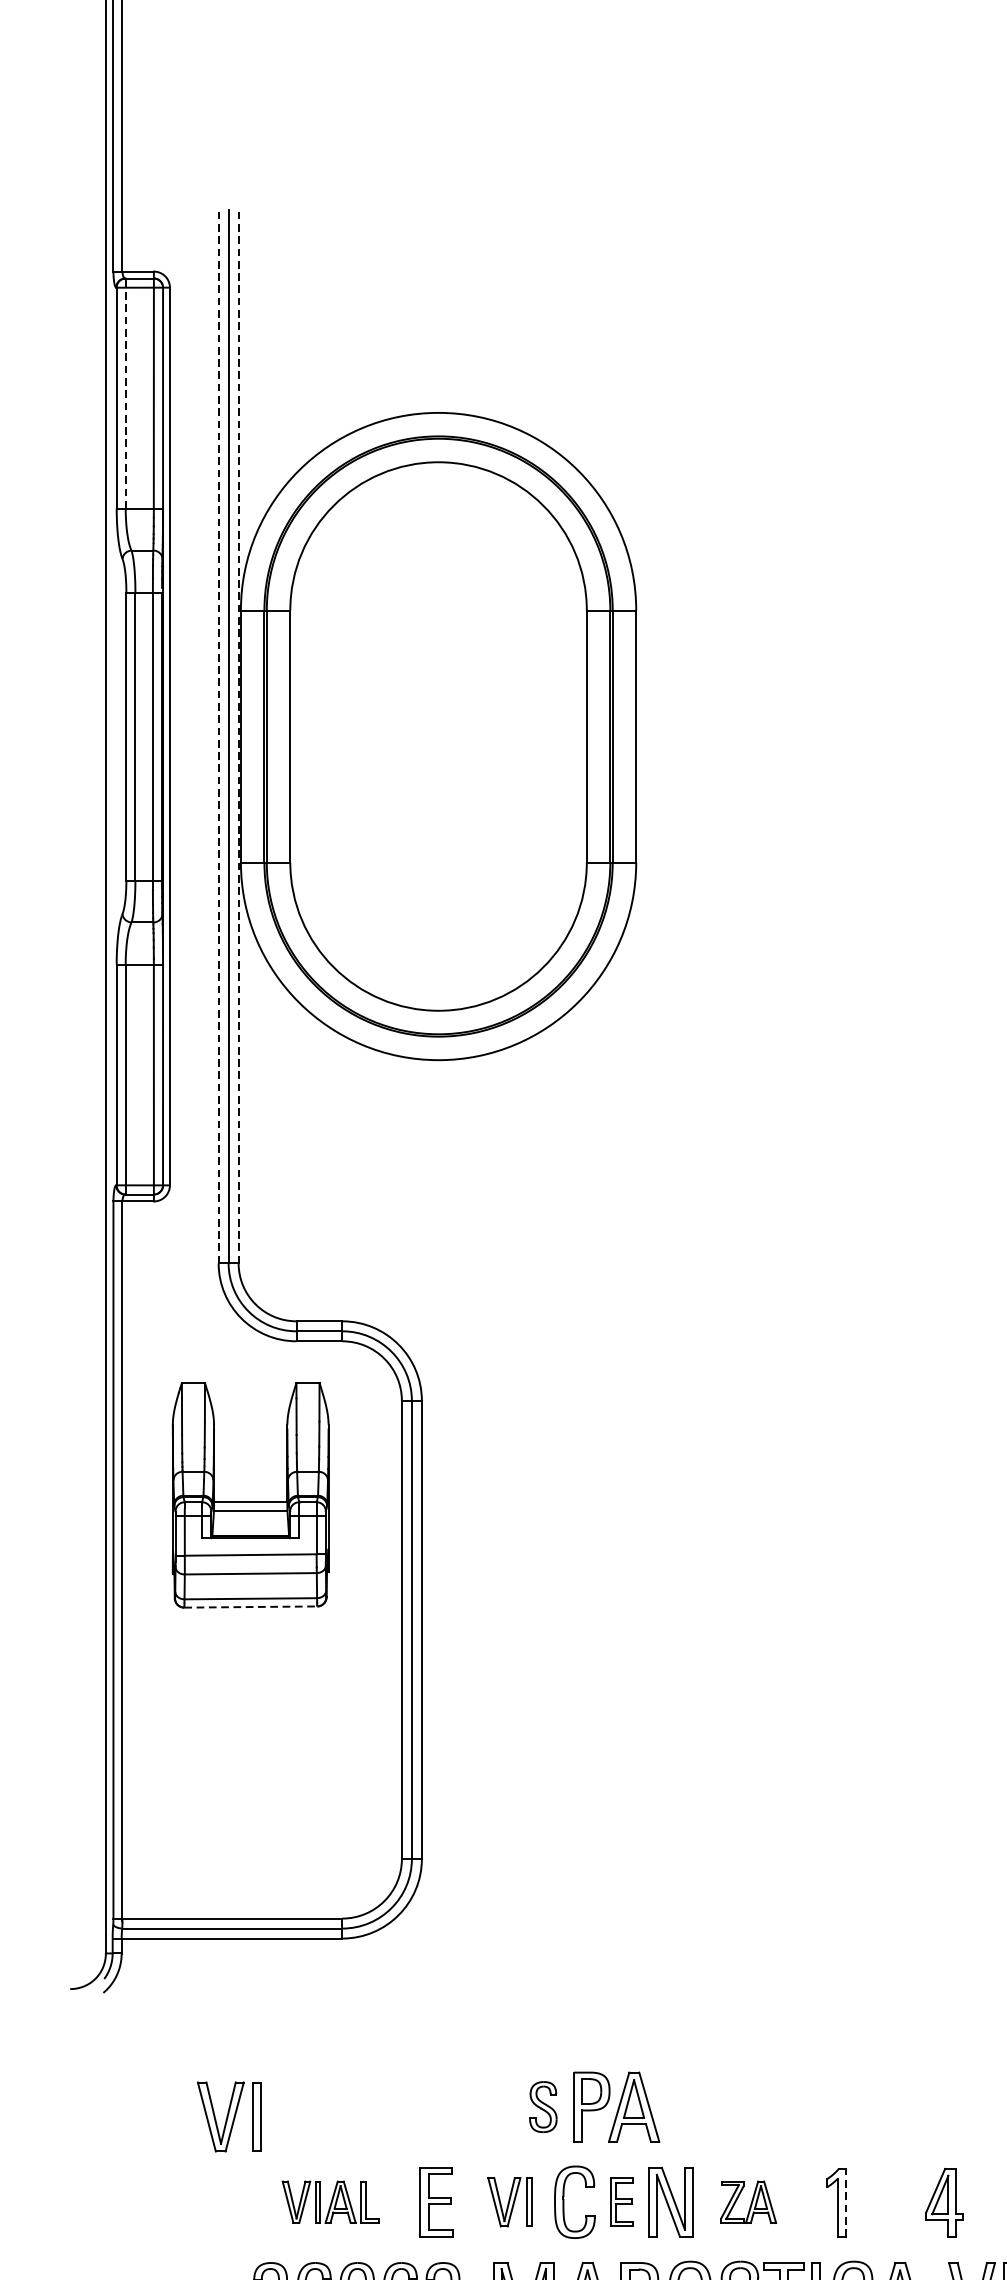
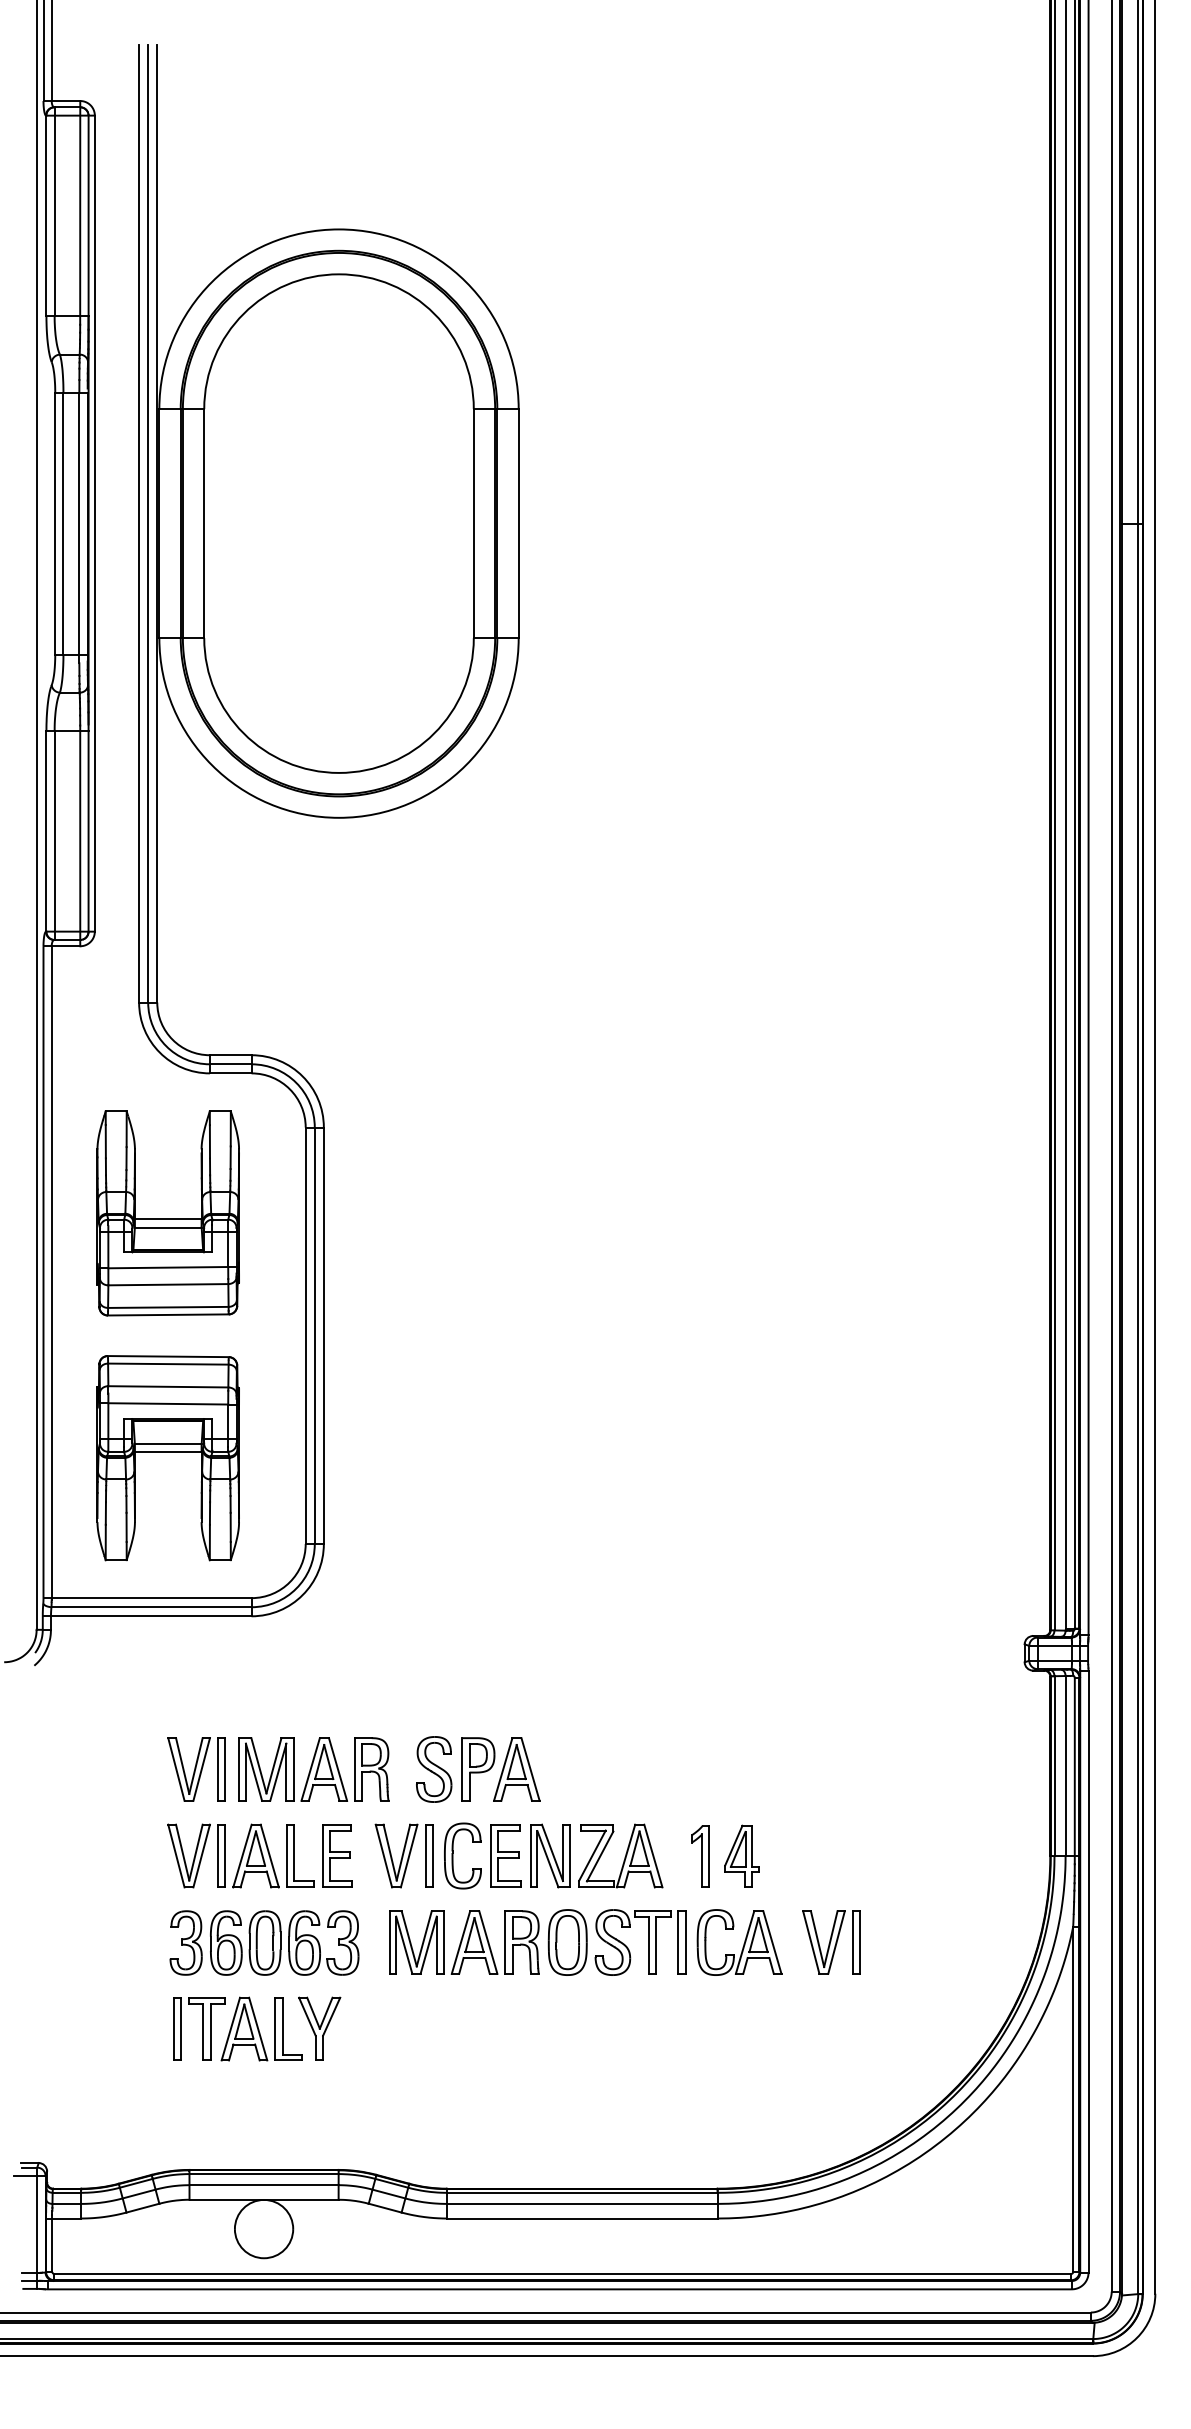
line: (125, 393) -> (54, 211), dashed -> solid
line: (219, 736) -> (139, 523), dashed -> solid
line: (238, 736) -> (157, 523), dashed -> solid
line: (250, 1606) -> (168, 1314), dashed -> solid
part: (249, 1764) -> (167, 1458), added
part: (410, 2107) -> (313, 1769), added
part: (543, 2107) -> (434, 1769), size x1.43
part: (228, 2116) -> (196, 1769), moved
part: (330, 2201) -> (240, 1855), size x1.67
part: (509, 2201) -> (403, 1855), size x1.43
part: (621, 2201) -> (505, 1855), size x1.43
part: (748, 2201) -> (620, 1855), size x1.67
part: (944, 2201) -> (741, 1855), moved
line: (846, 2202) -> (709, 1856), dashed -> solid

